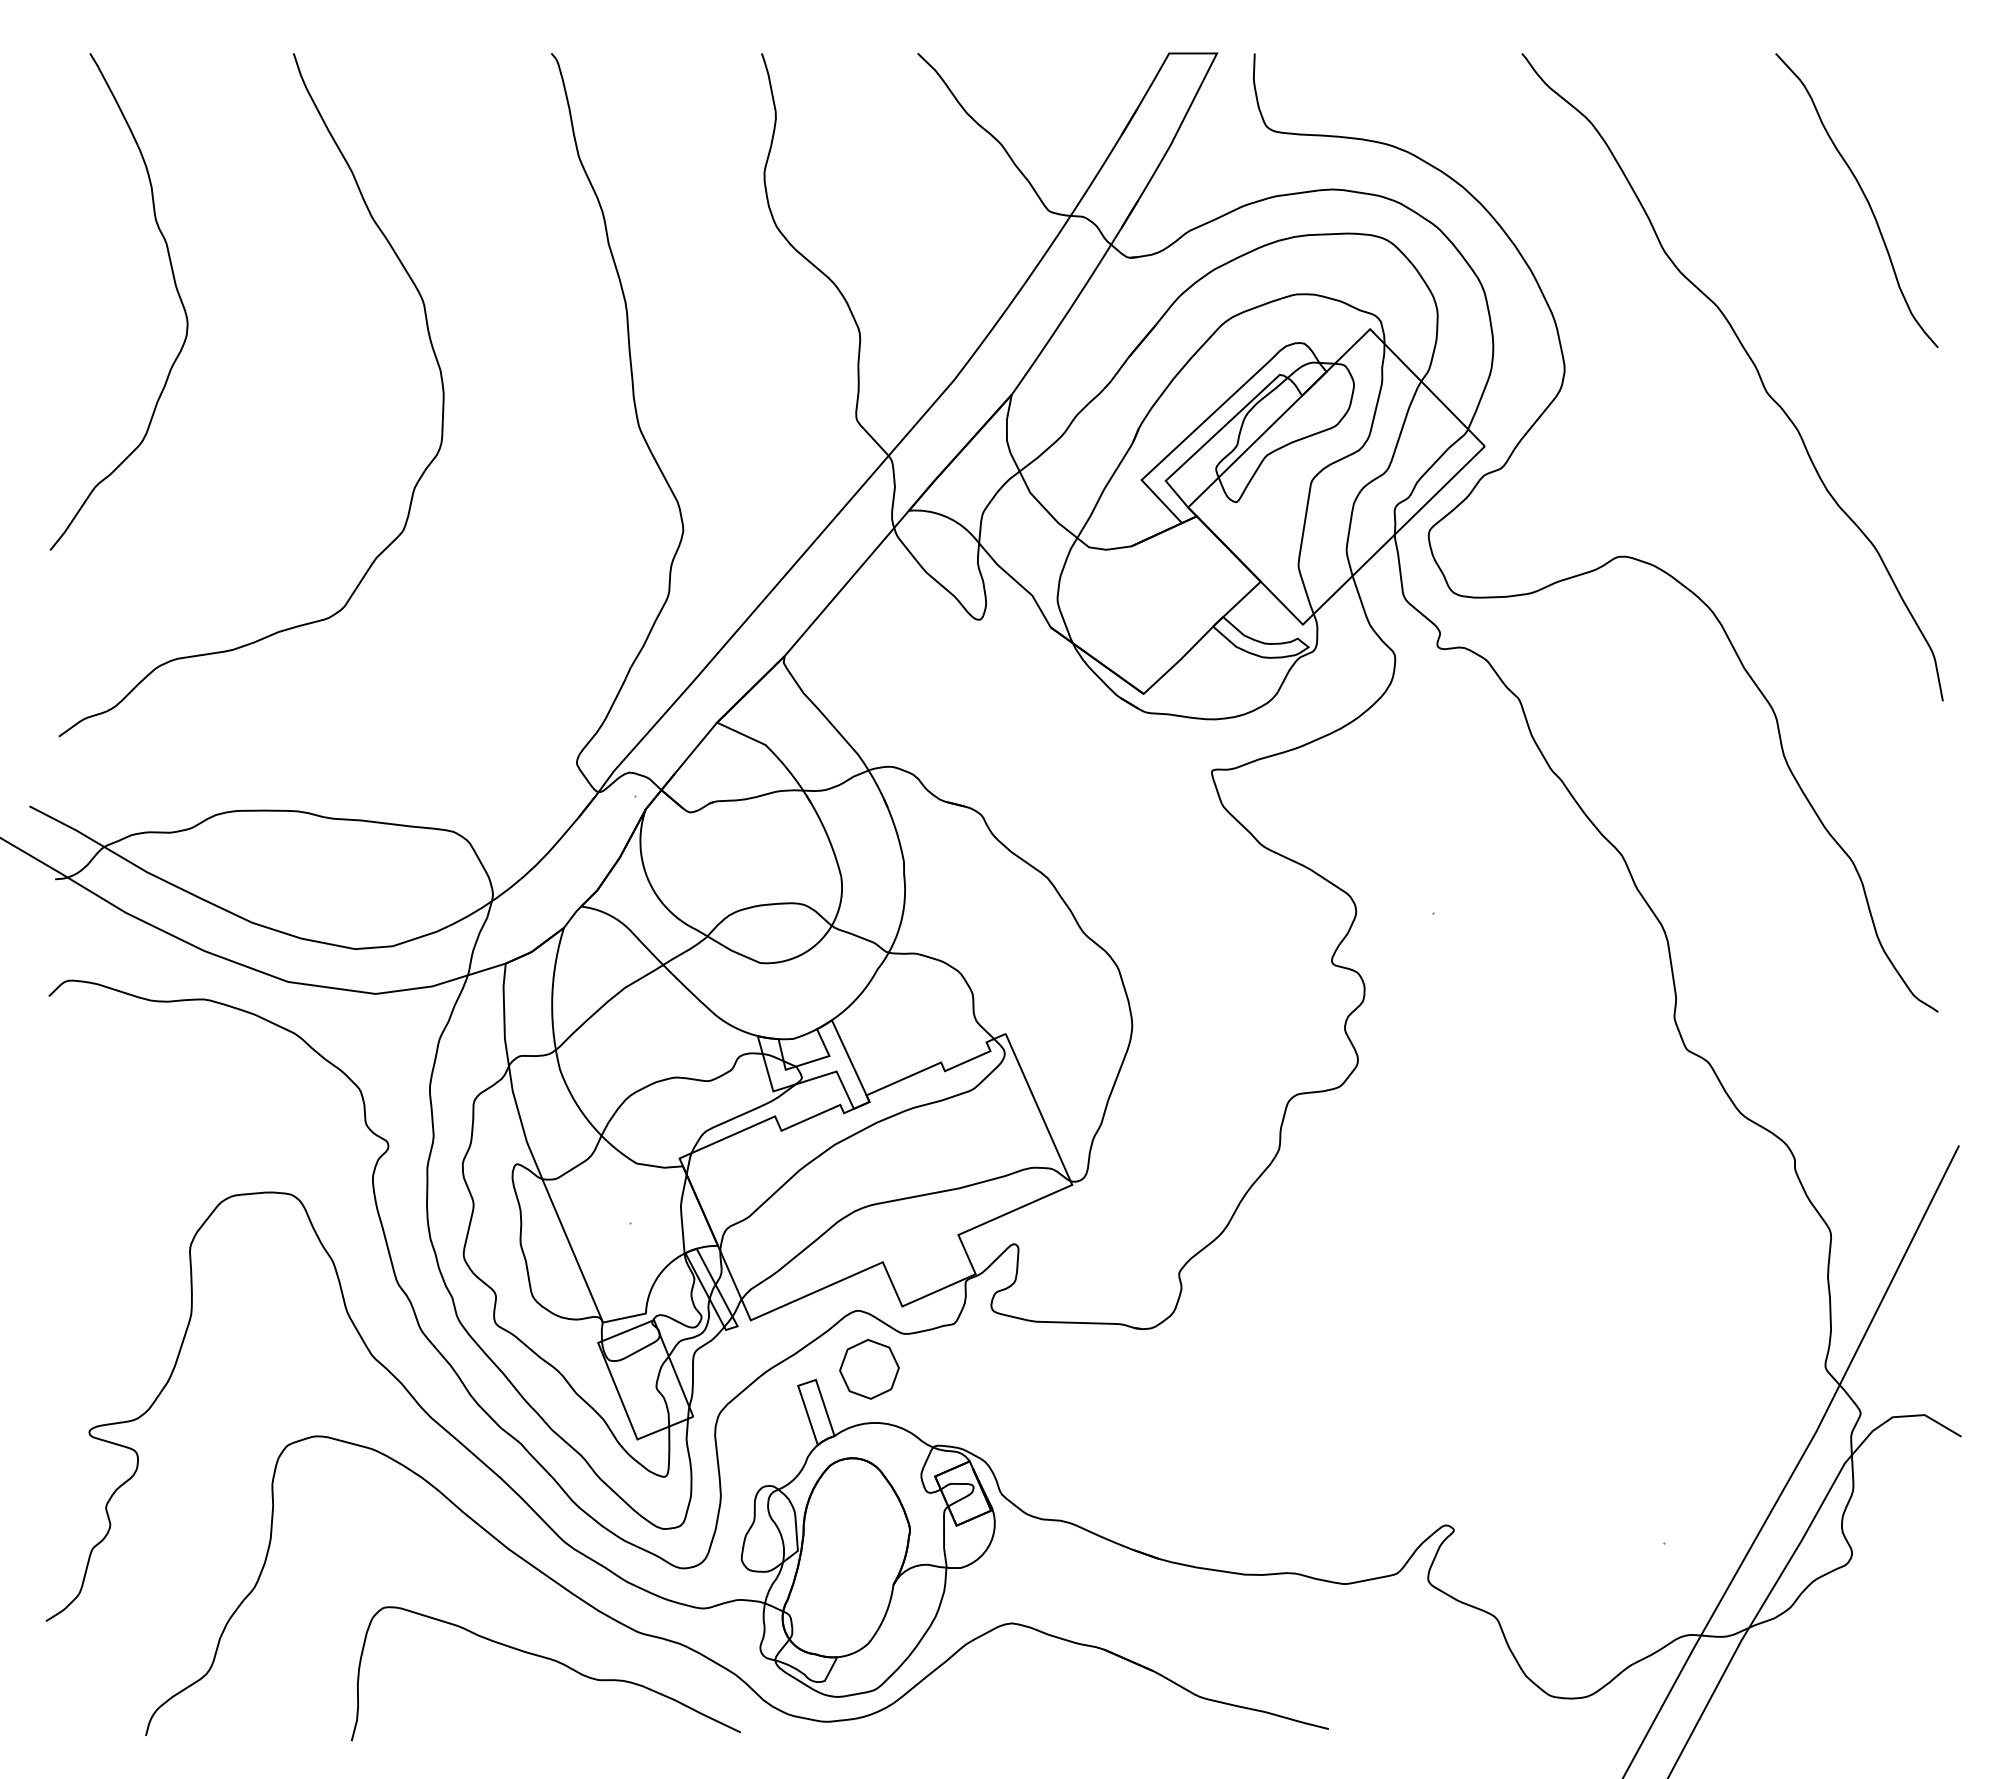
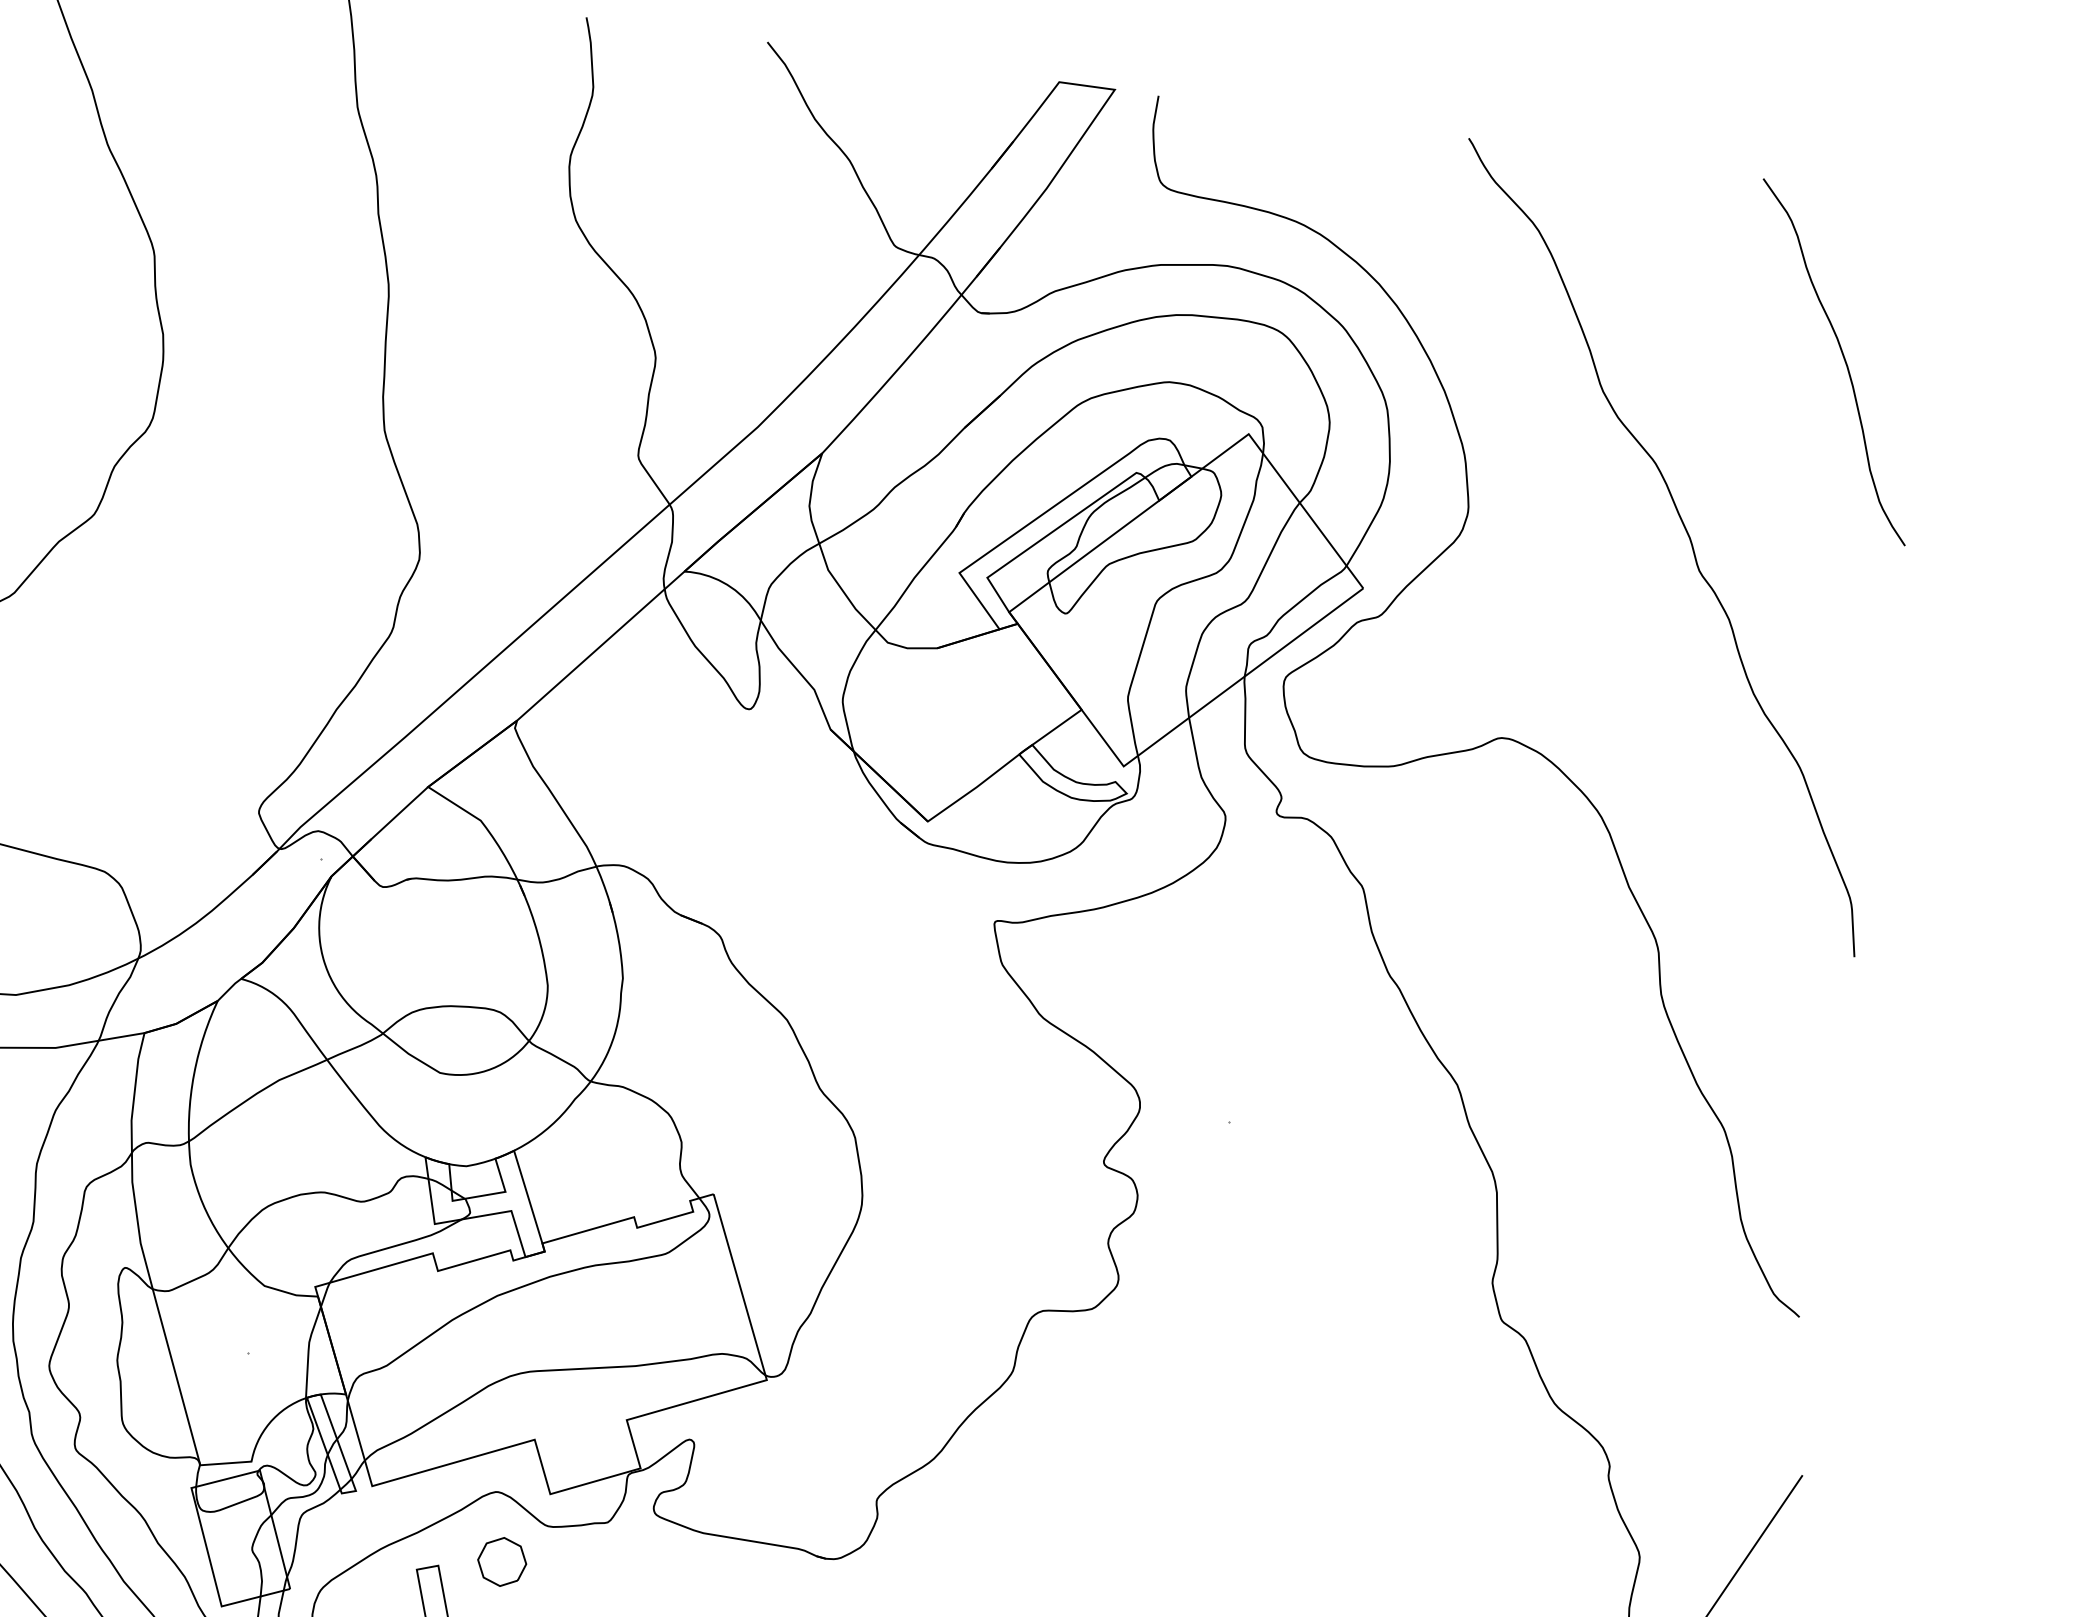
part: (869, 1369) -> (502, 1562), size x0.7

